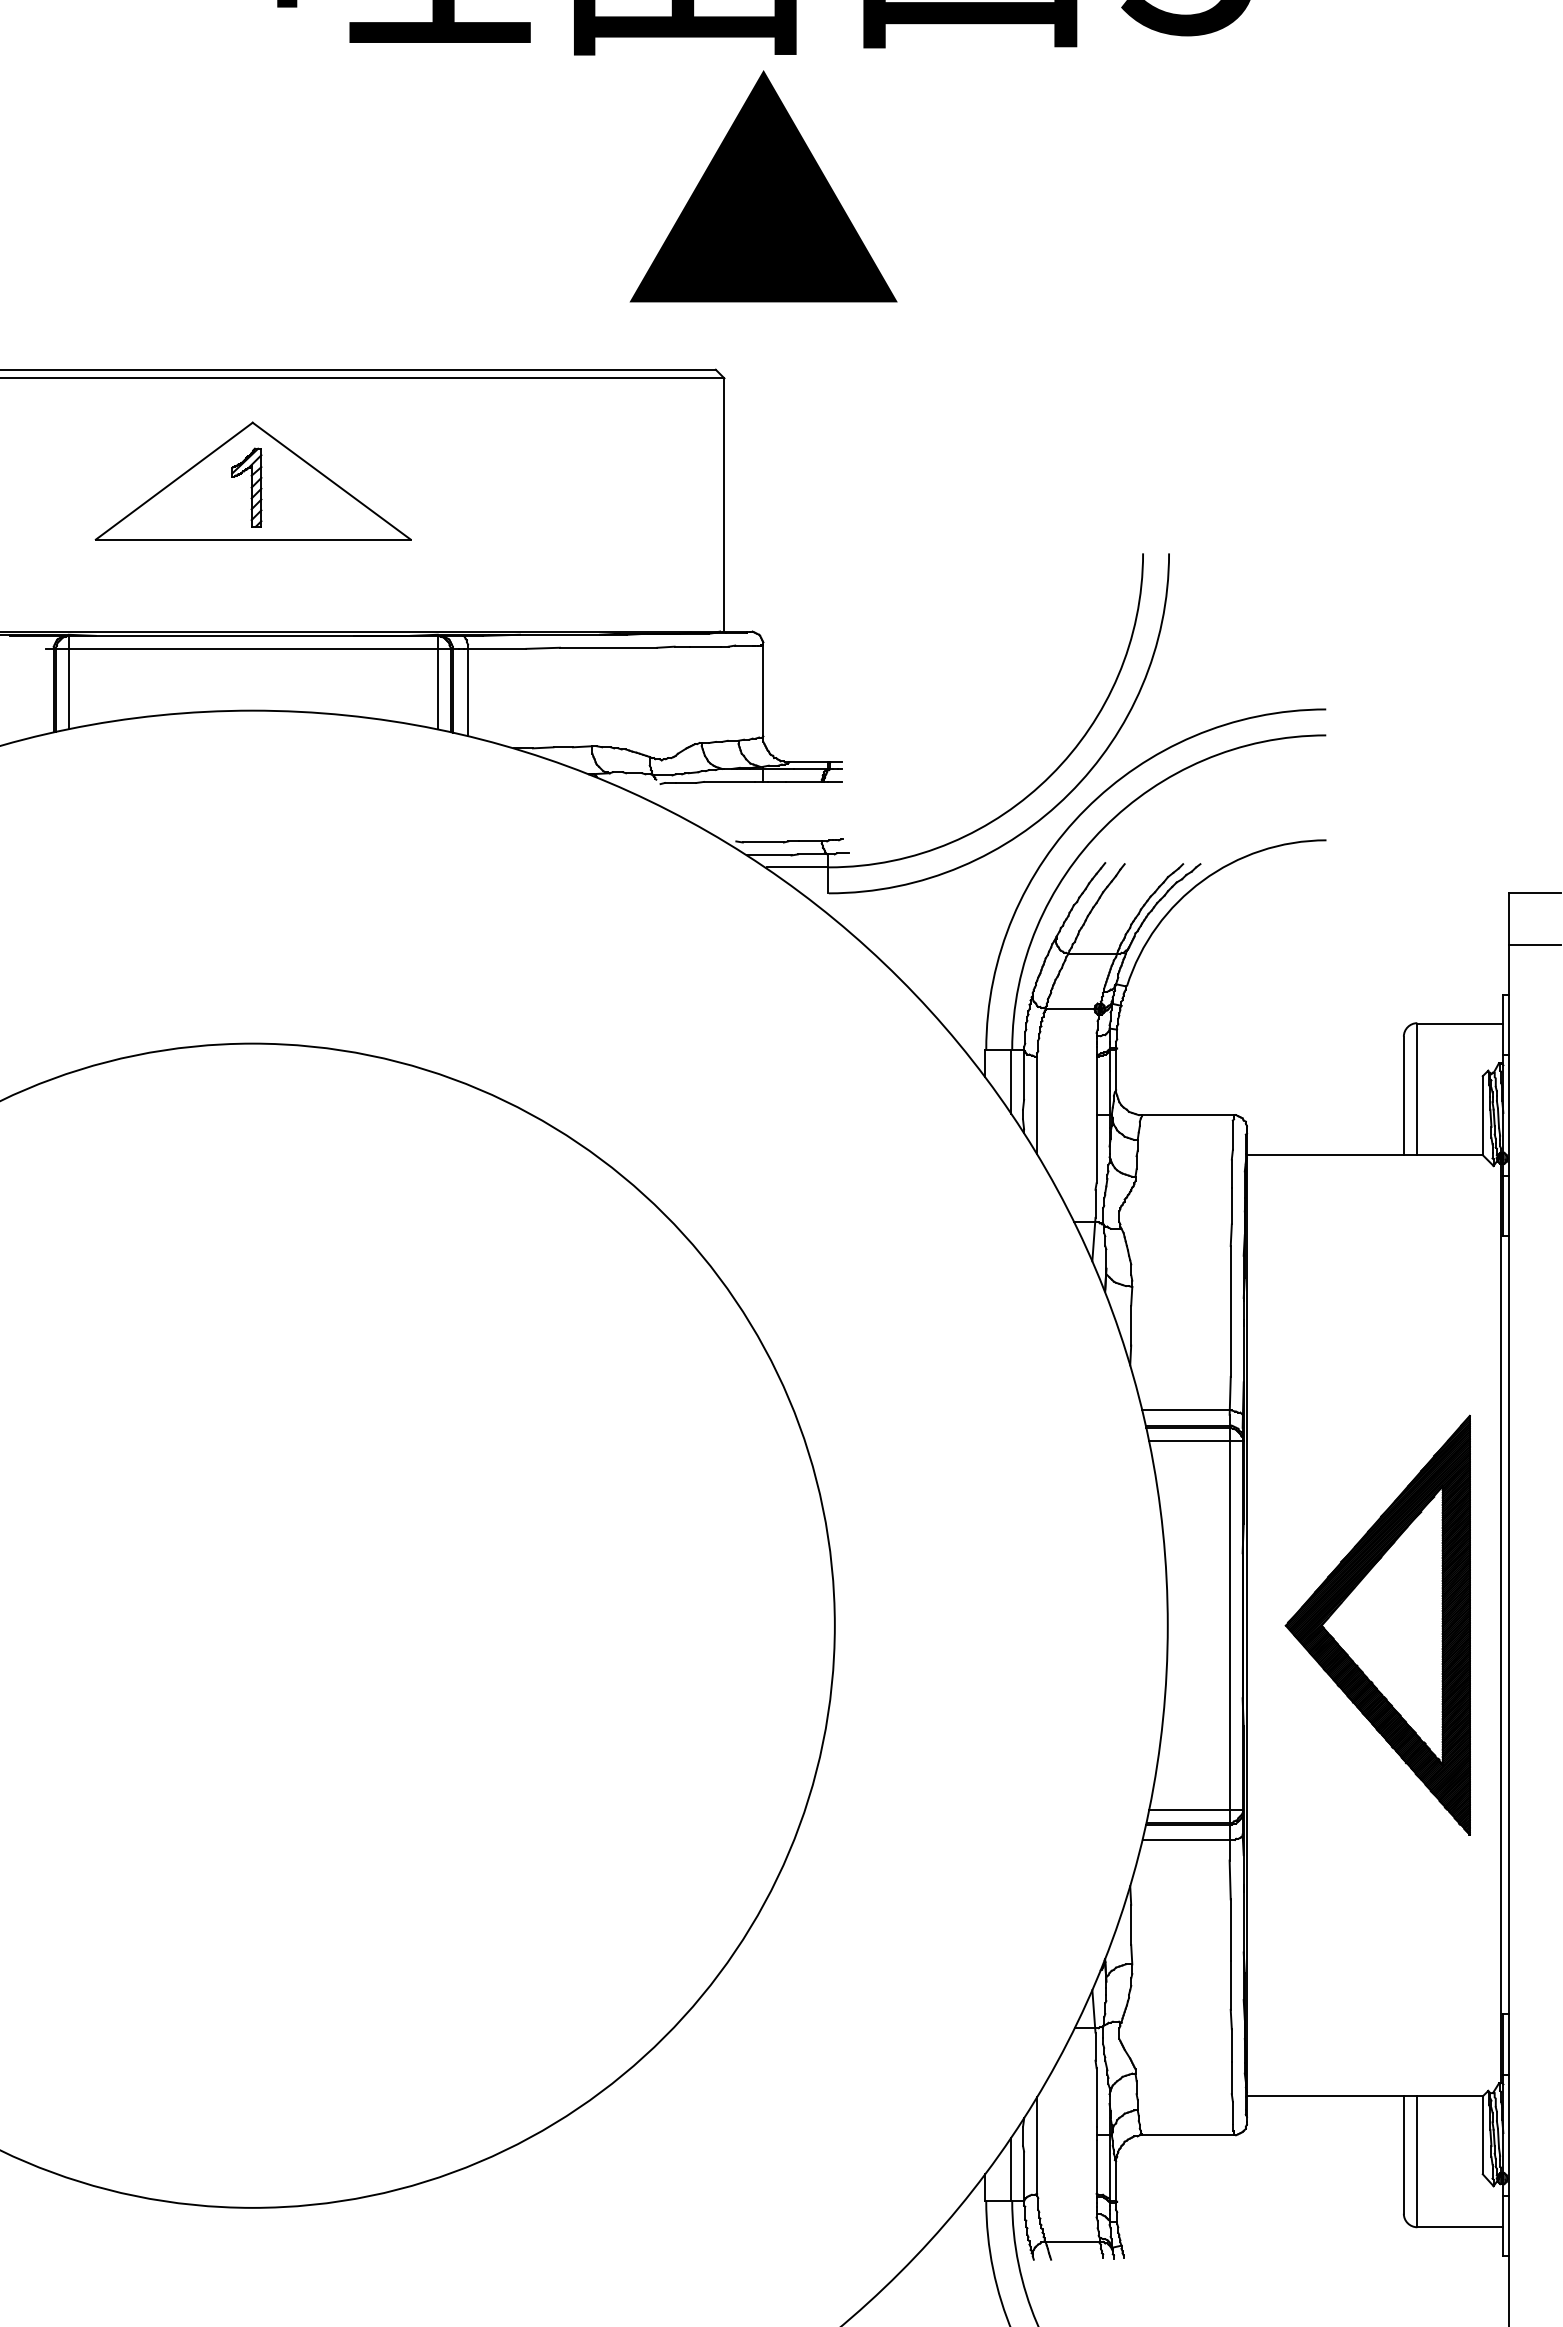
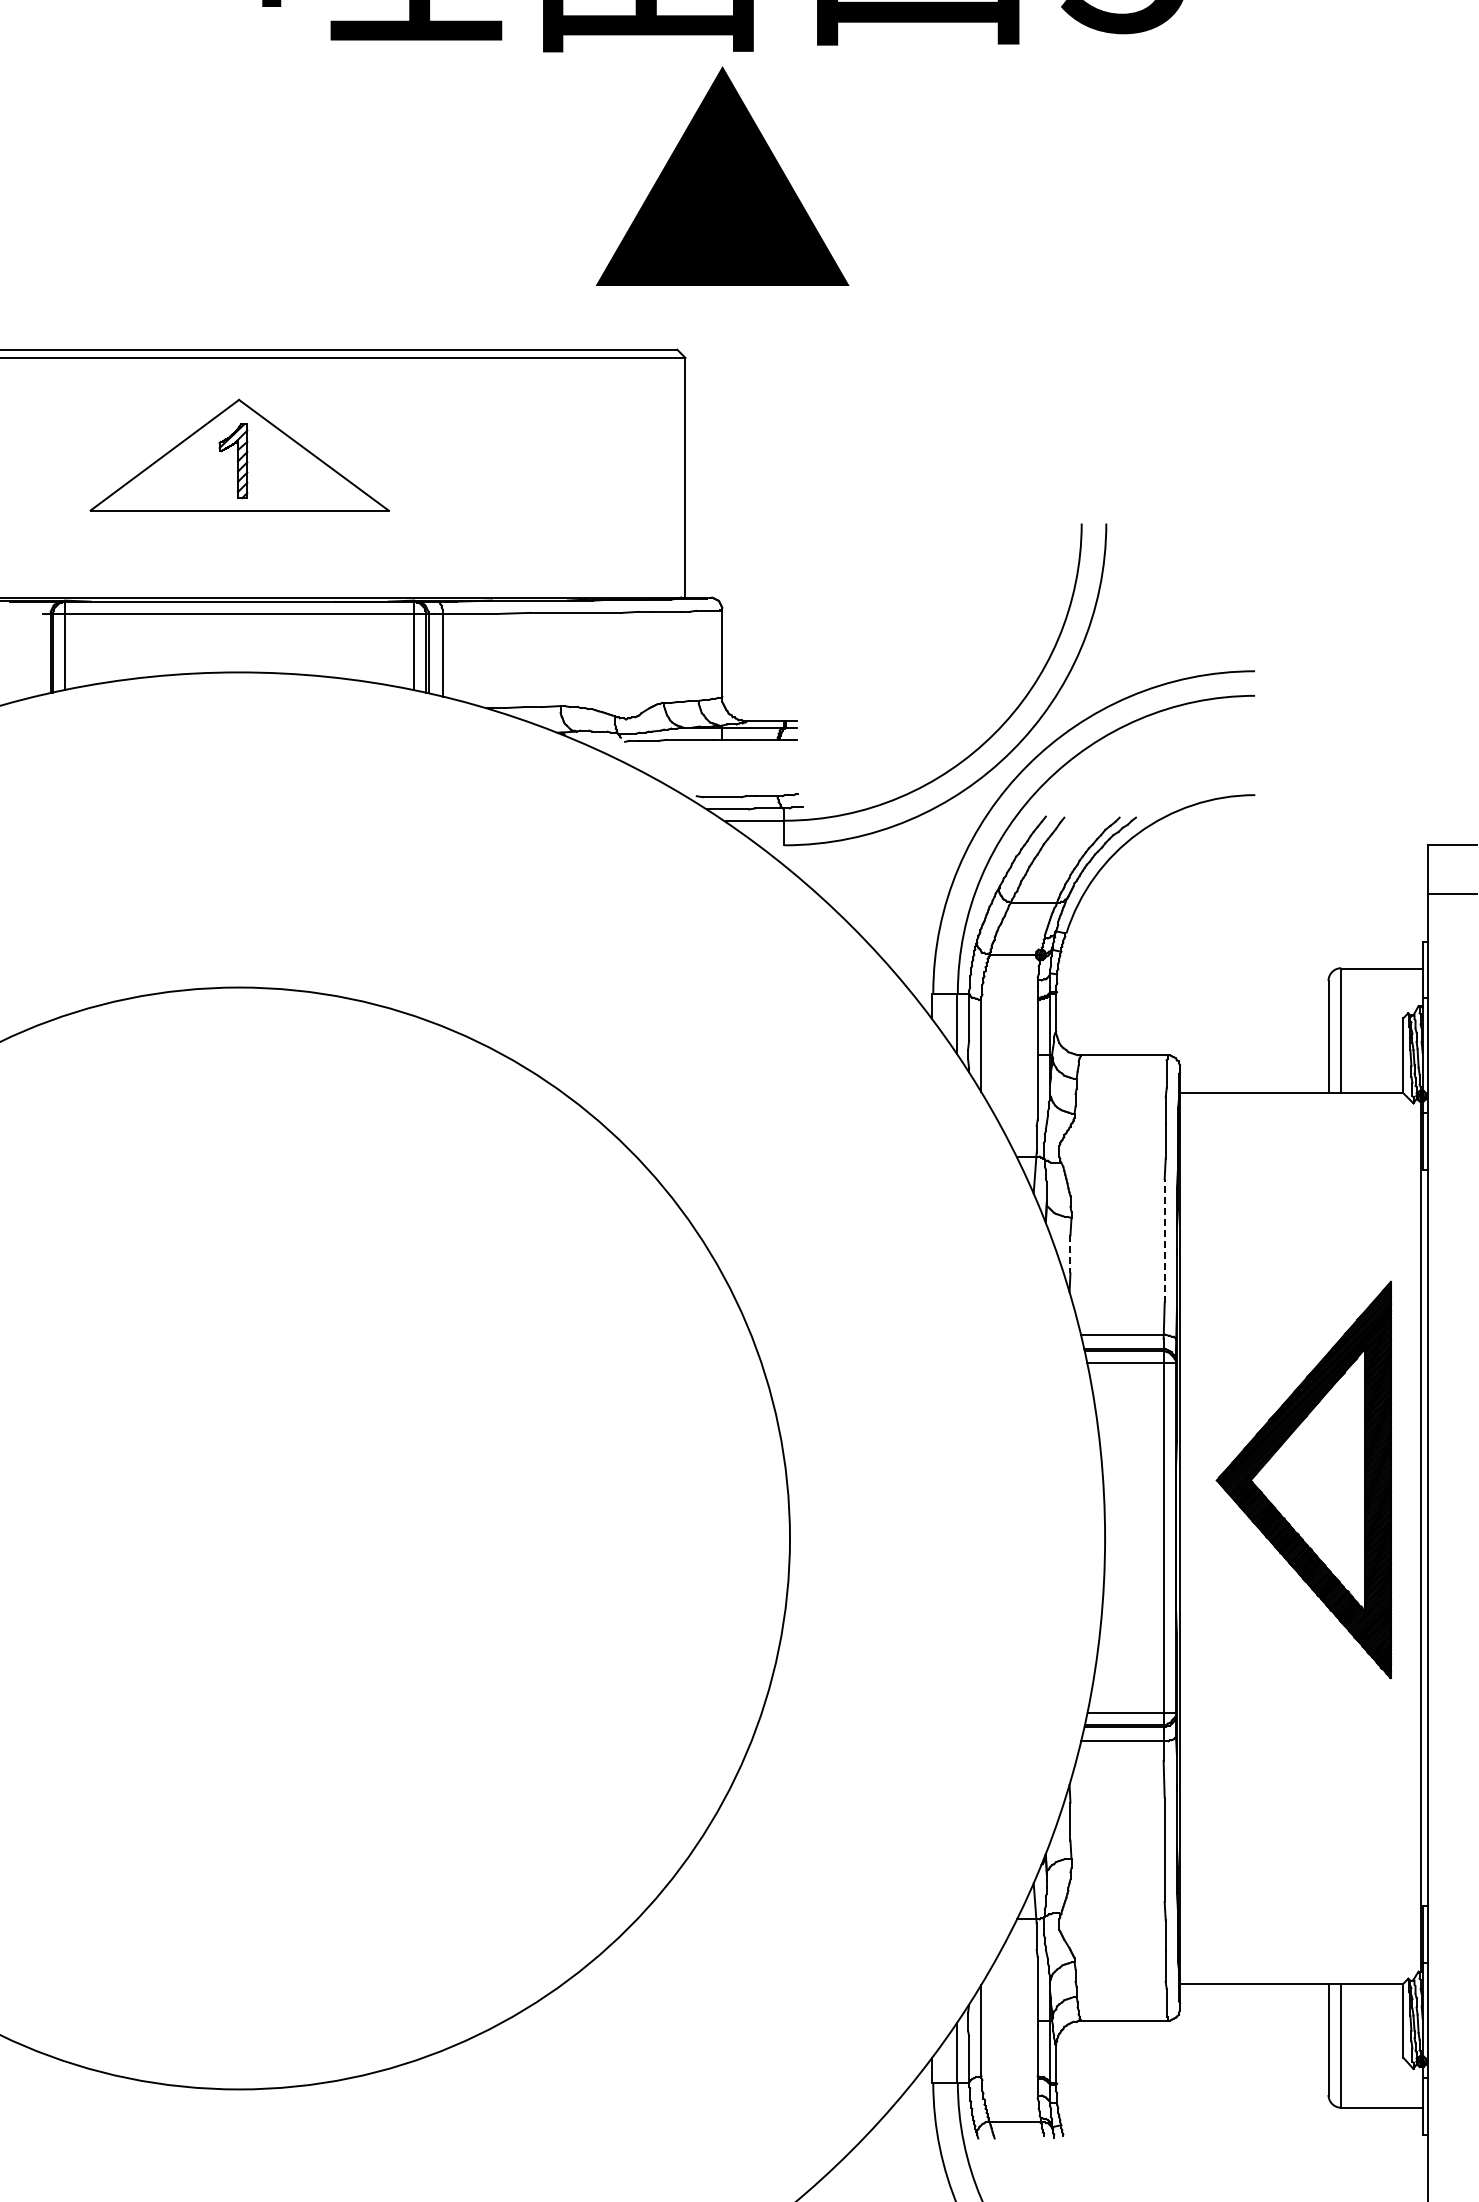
line: (1230, 1311) -> (1164, 1241), solid -> dashed
line: (1131, 1325) -> (1070, 1254), solid -> dashed
part: (1377, 1624) -> (1303, 1479), moved

